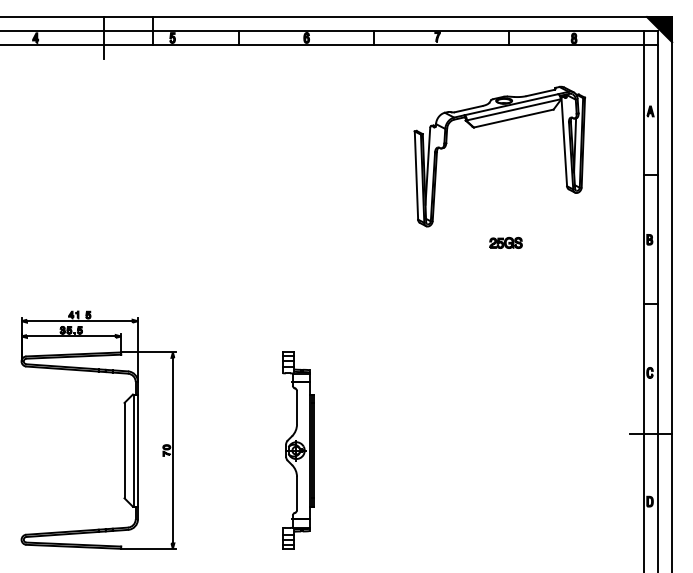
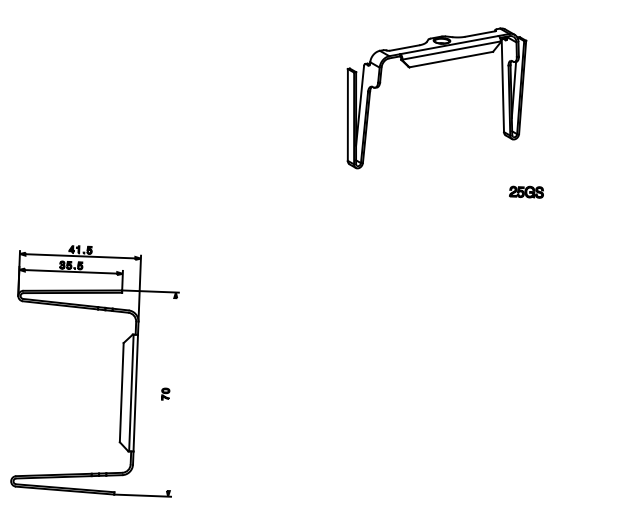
part: (492, 124) -> (428, 64), moved
line: (172, 450) -> (171, 394), removed
part: (298, 450) -> (302, 399), removed

